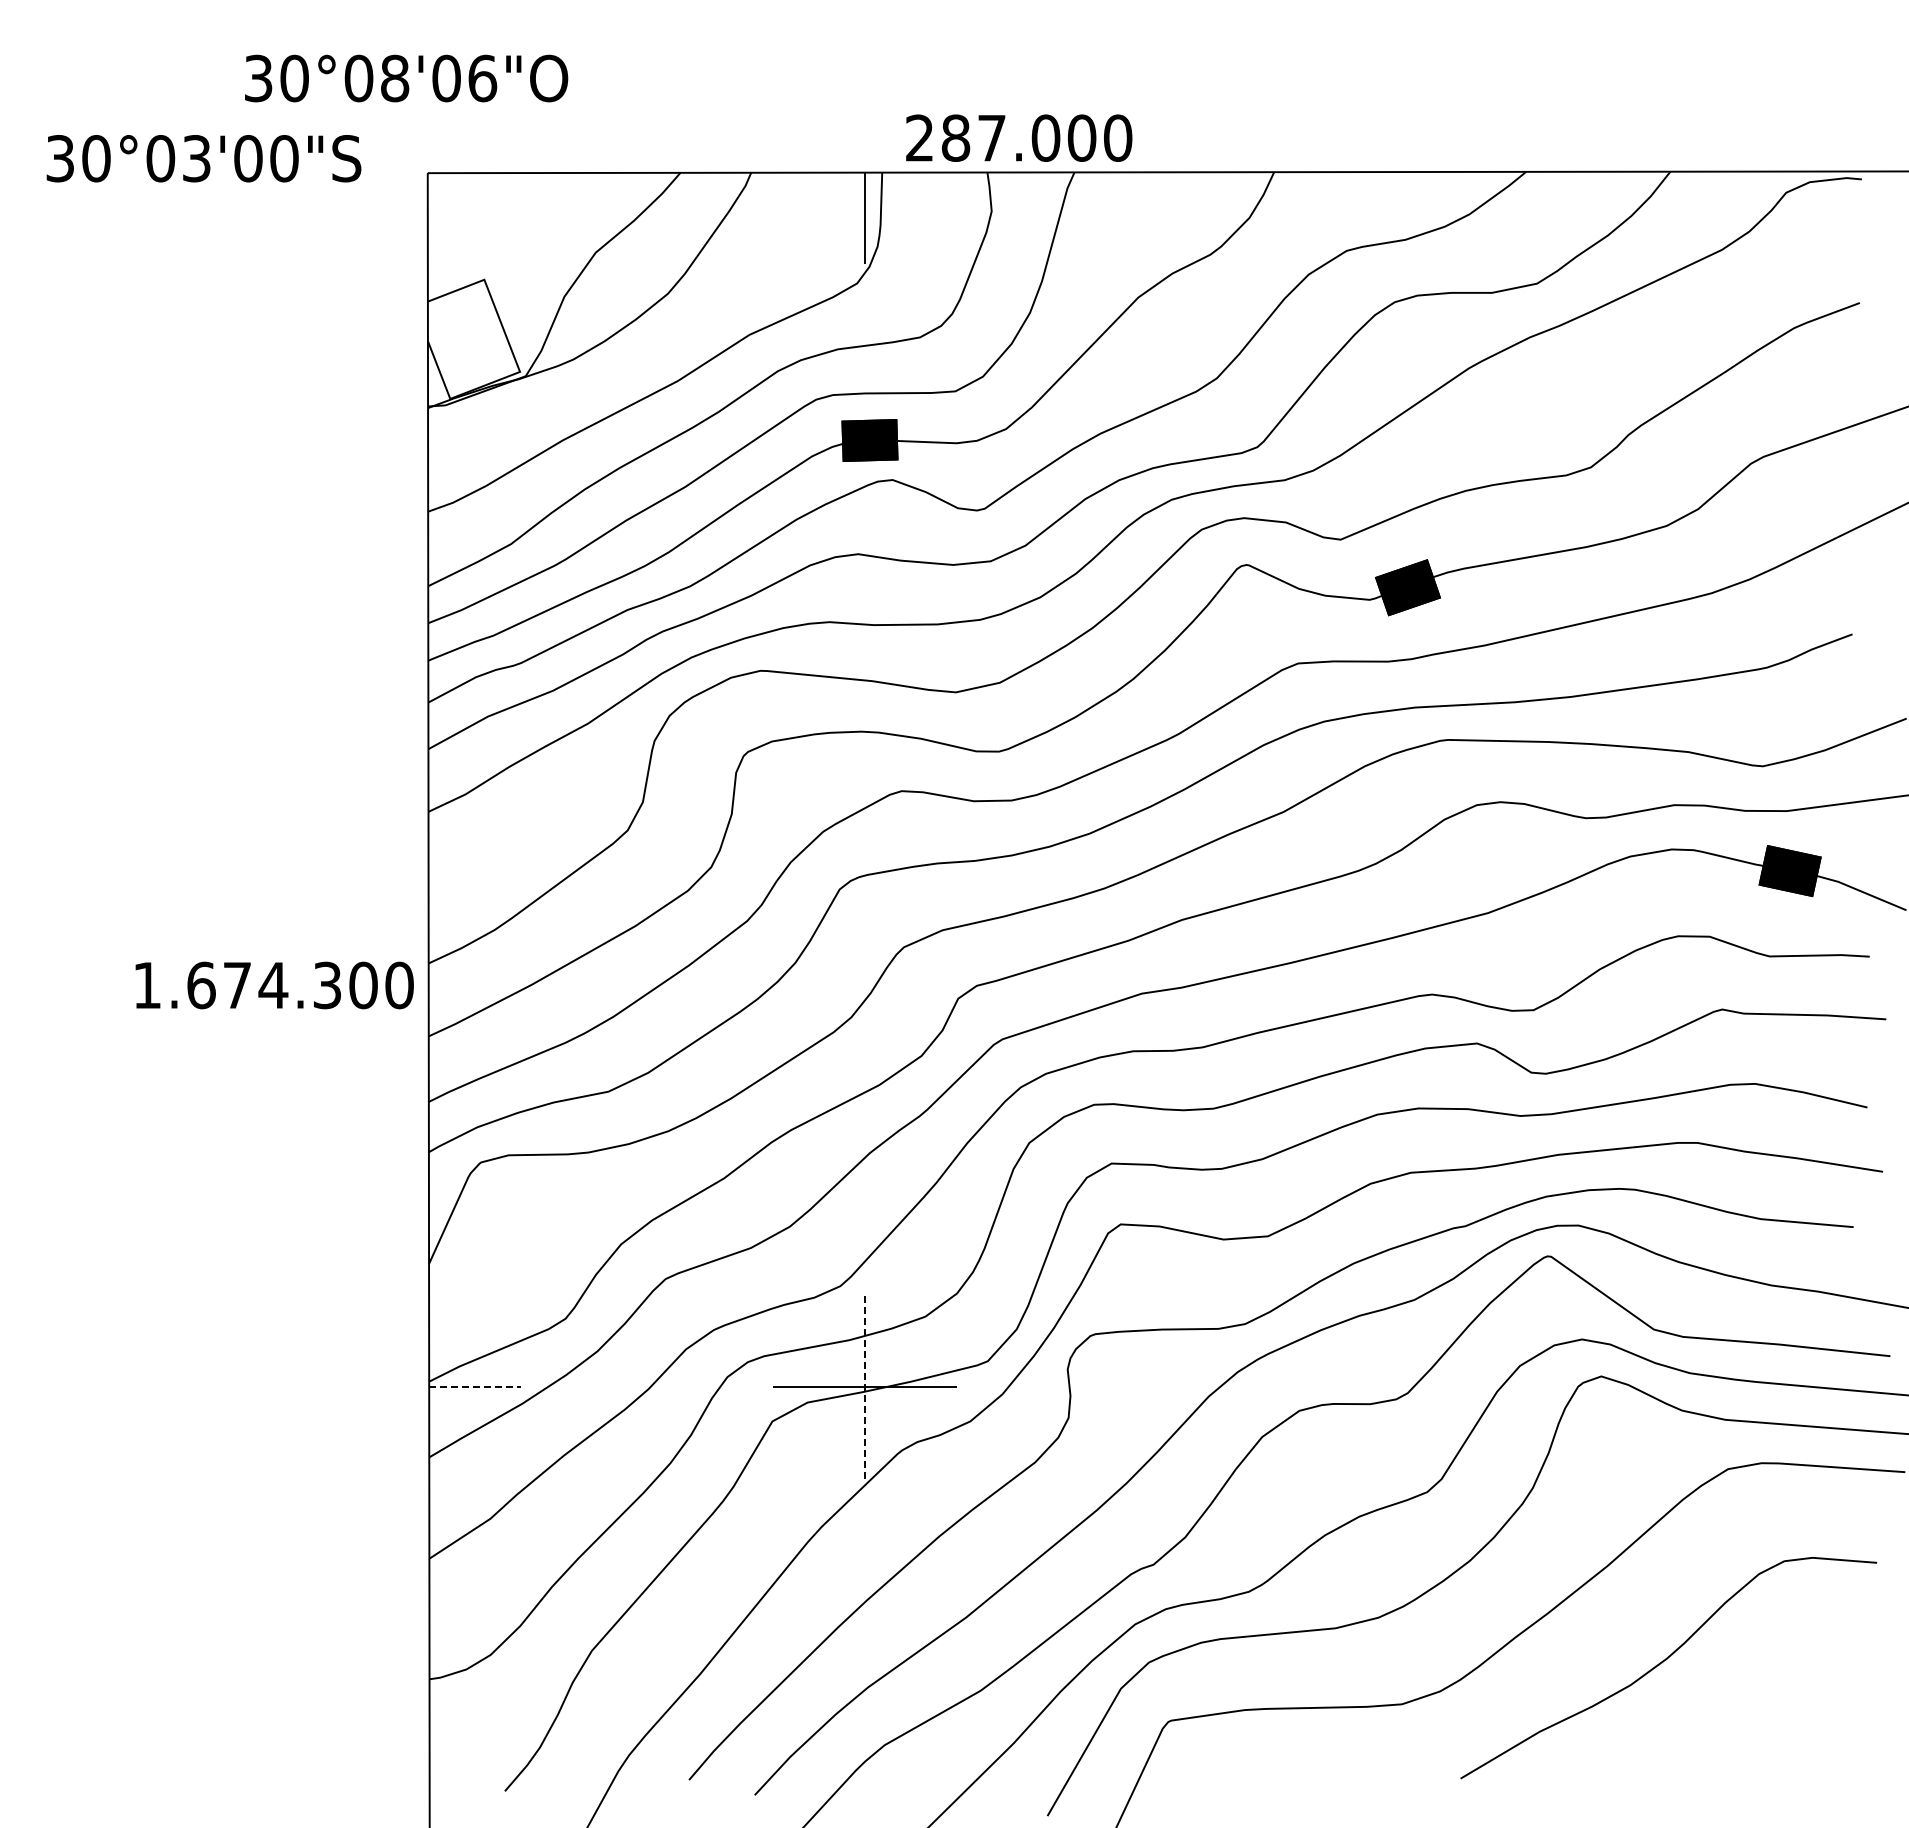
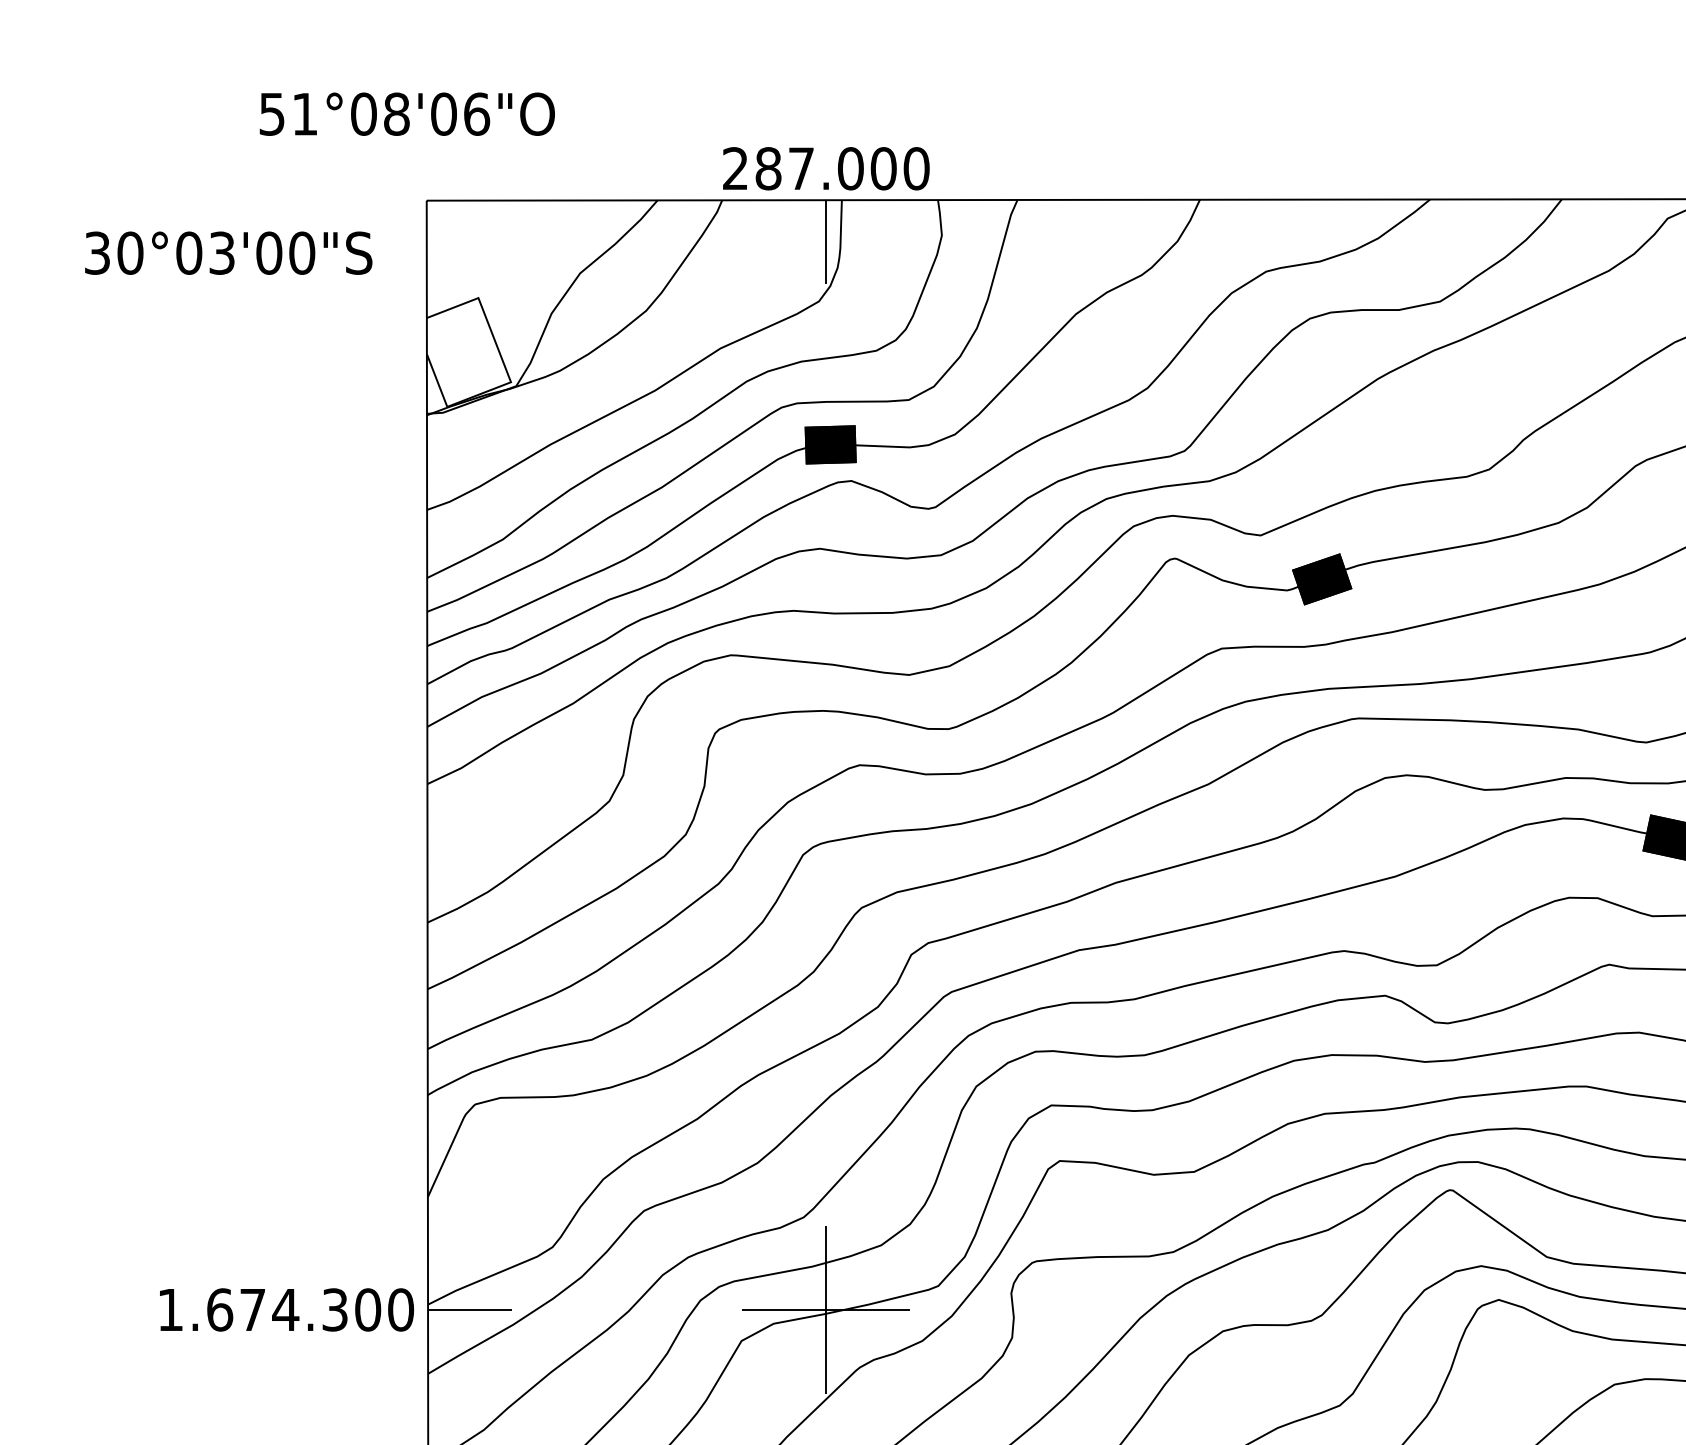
text: (276, 78) -> (288, 114), 30°08'06"O -> 51°08'06"O
text: (1019, 137) -> (826, 168), moved
text: (203, 158) -> (228, 253), moved
text: (274, 985) -> (286, 1309), moved
line: (475, 1387) -> (470, 1309), dashed -> solid
line: (865, 1387) -> (826, 1309), dashed -> solid

